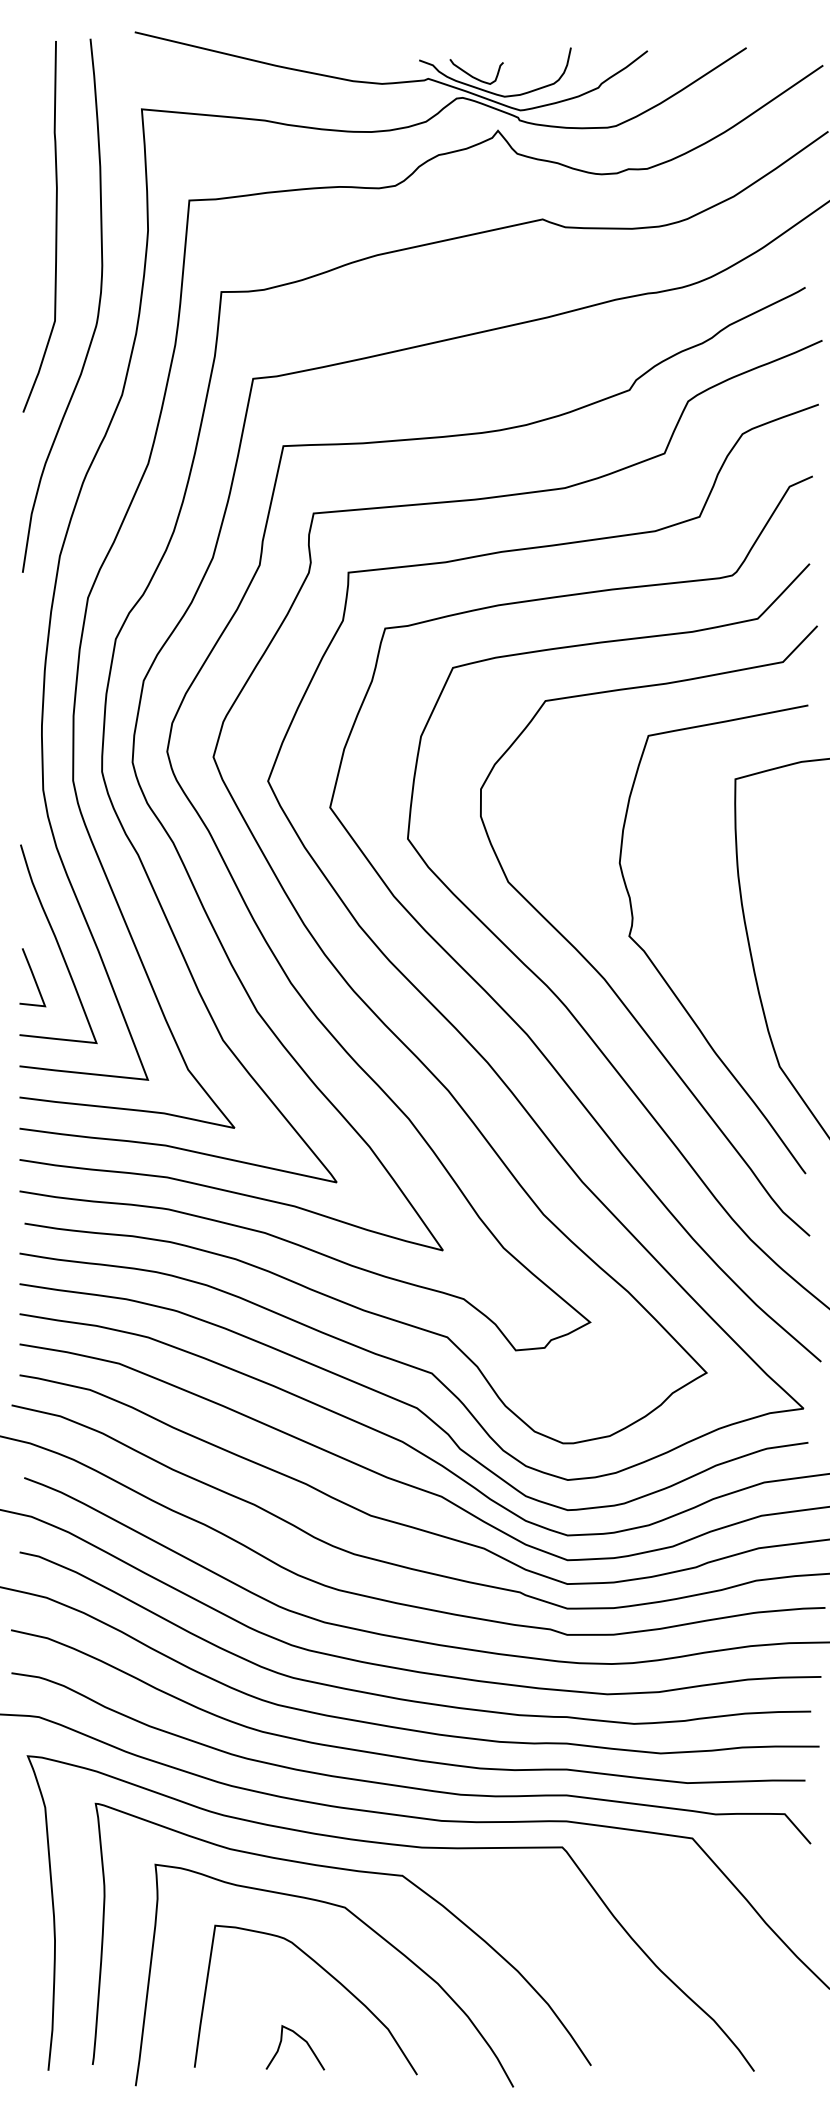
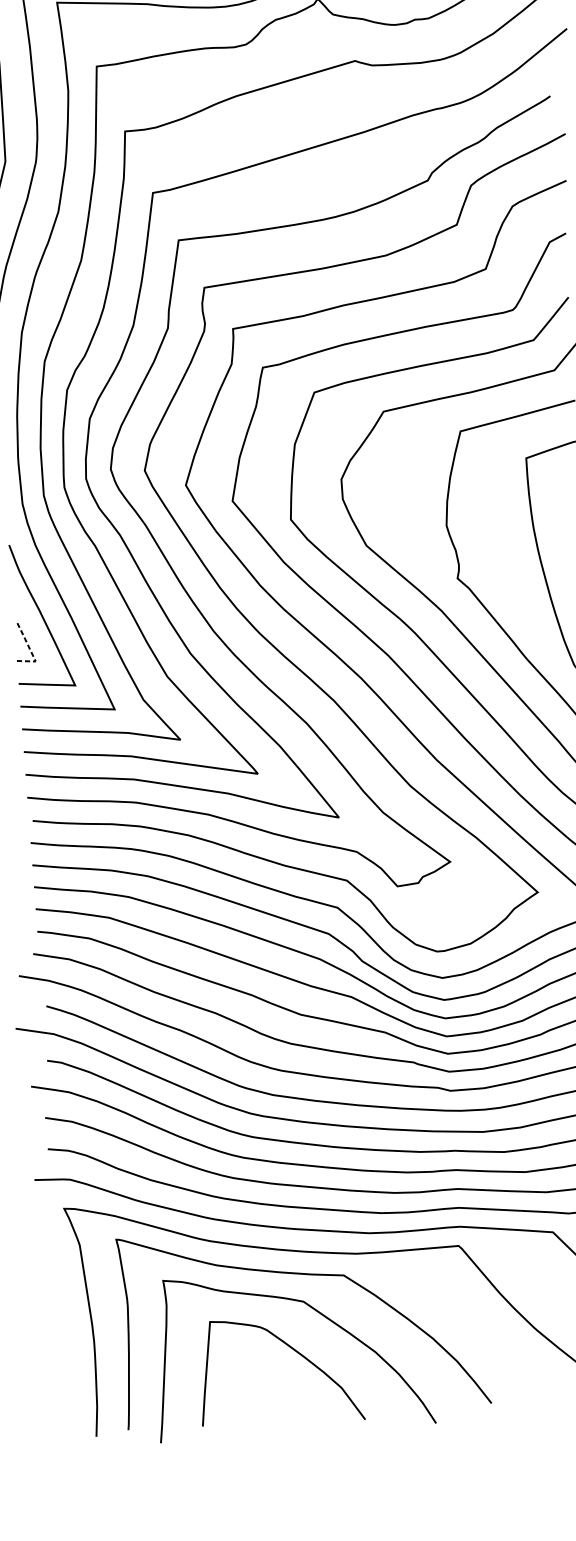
line: (38, 988) -> (29, 648), solid -> dashed
curve: (301, 2039) -> (279, 1400), removed

